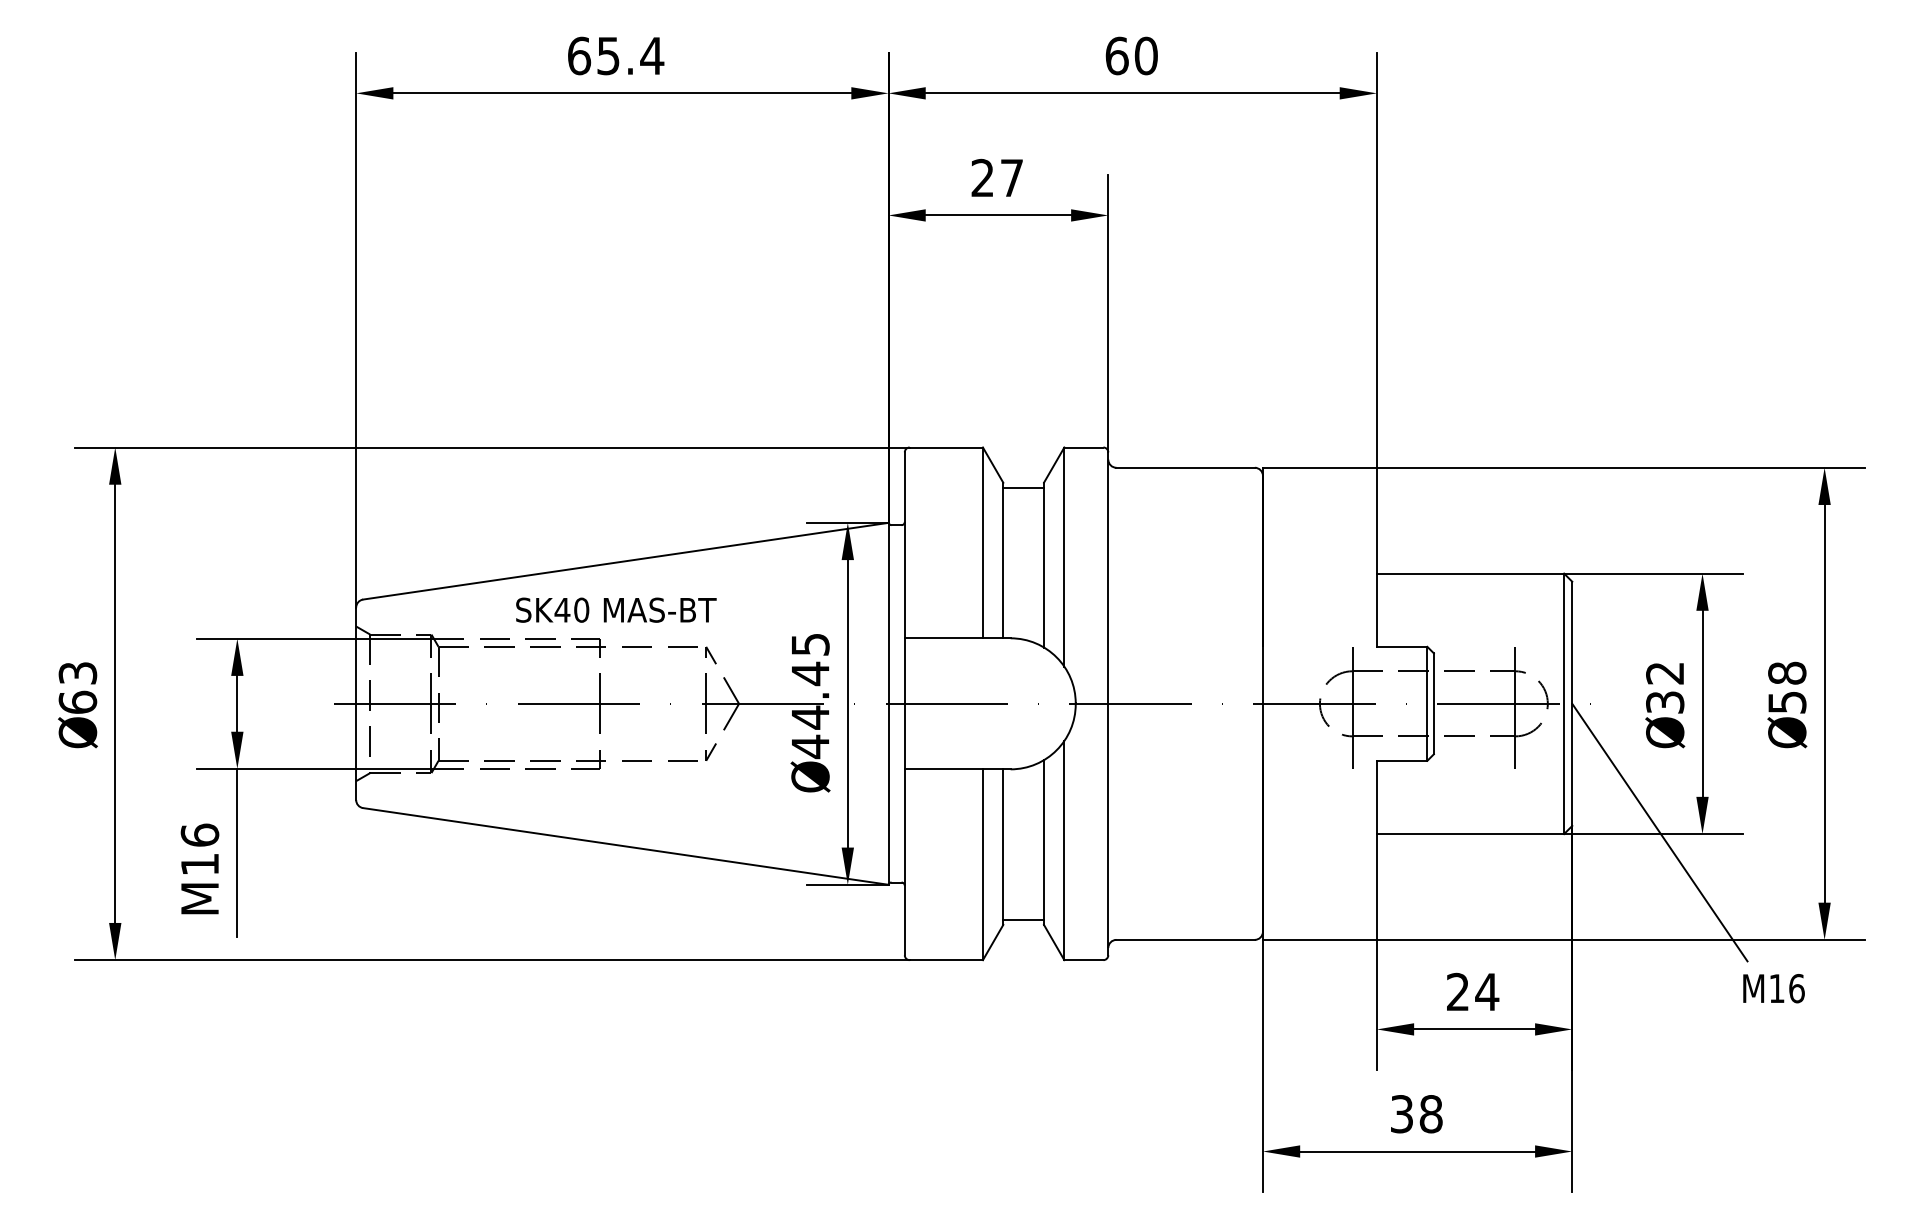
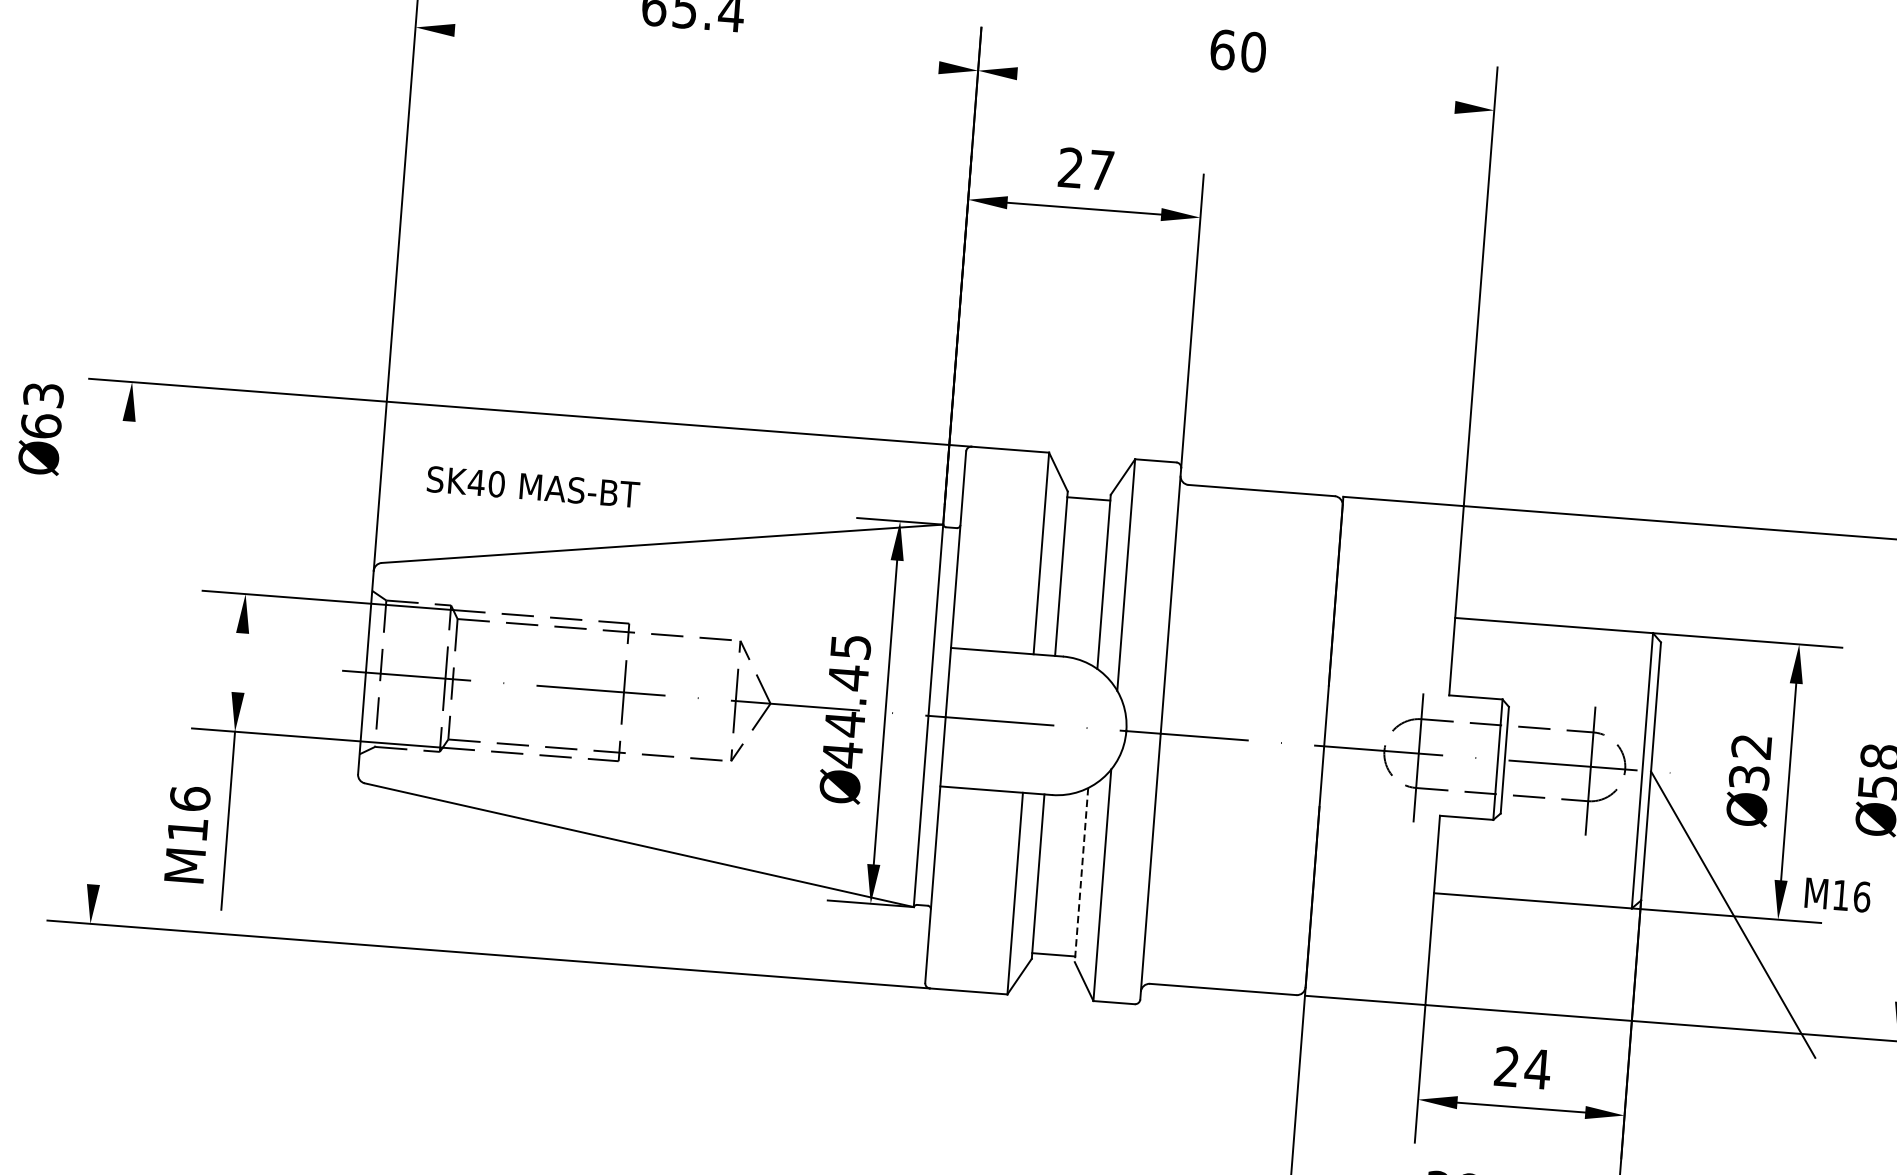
line: (622, 93) -> (696, 49), removed
line: (1132, 93) -> (1235, 90), removed
text: (616, 609) -> (533, 486), moved
line: (115, 703) -> (111, 652), removed
line: (237, 703) -> (240, 662), removed
text: (77, 705) -> (40, 429), moved
line: (1044, 843) -> (1081, 876), solid -> dashed
text: (1773, 988) -> (1837, 894), moved

